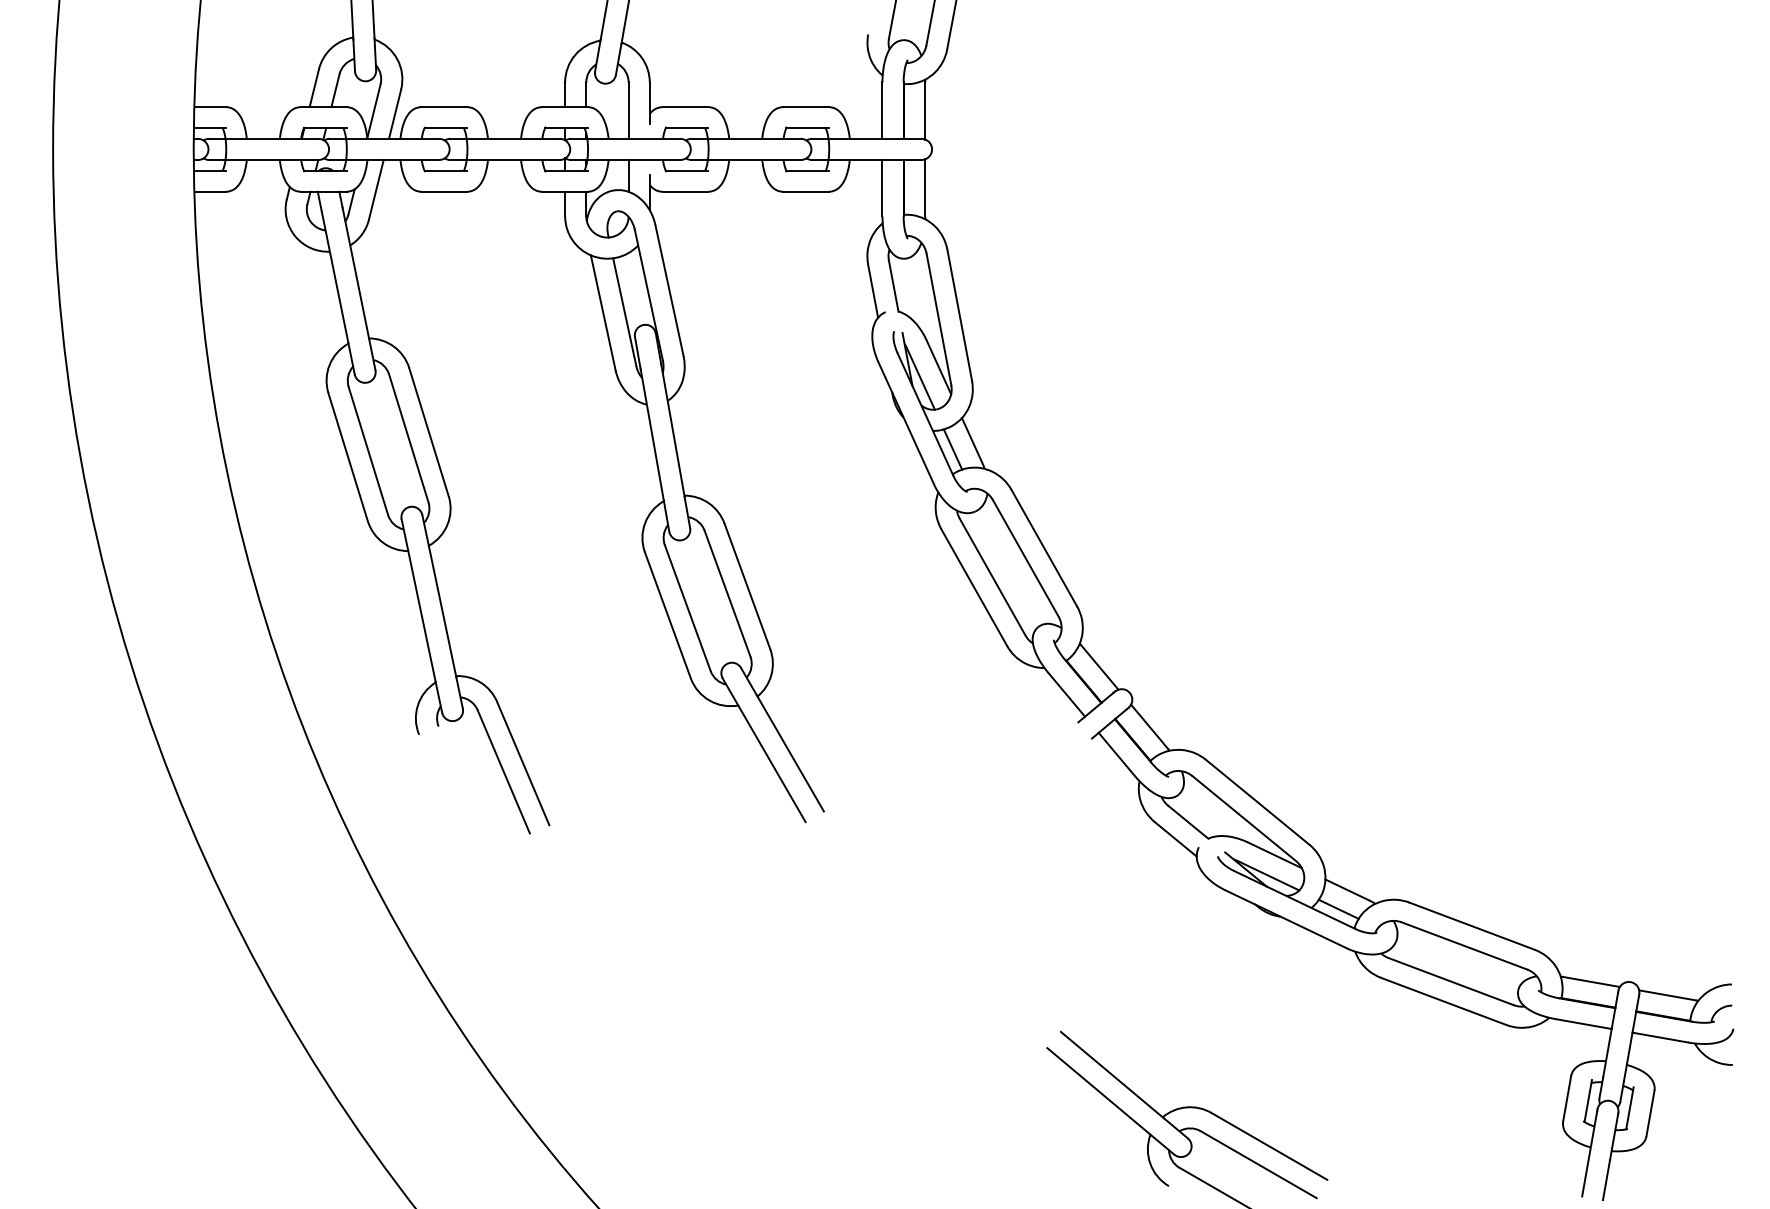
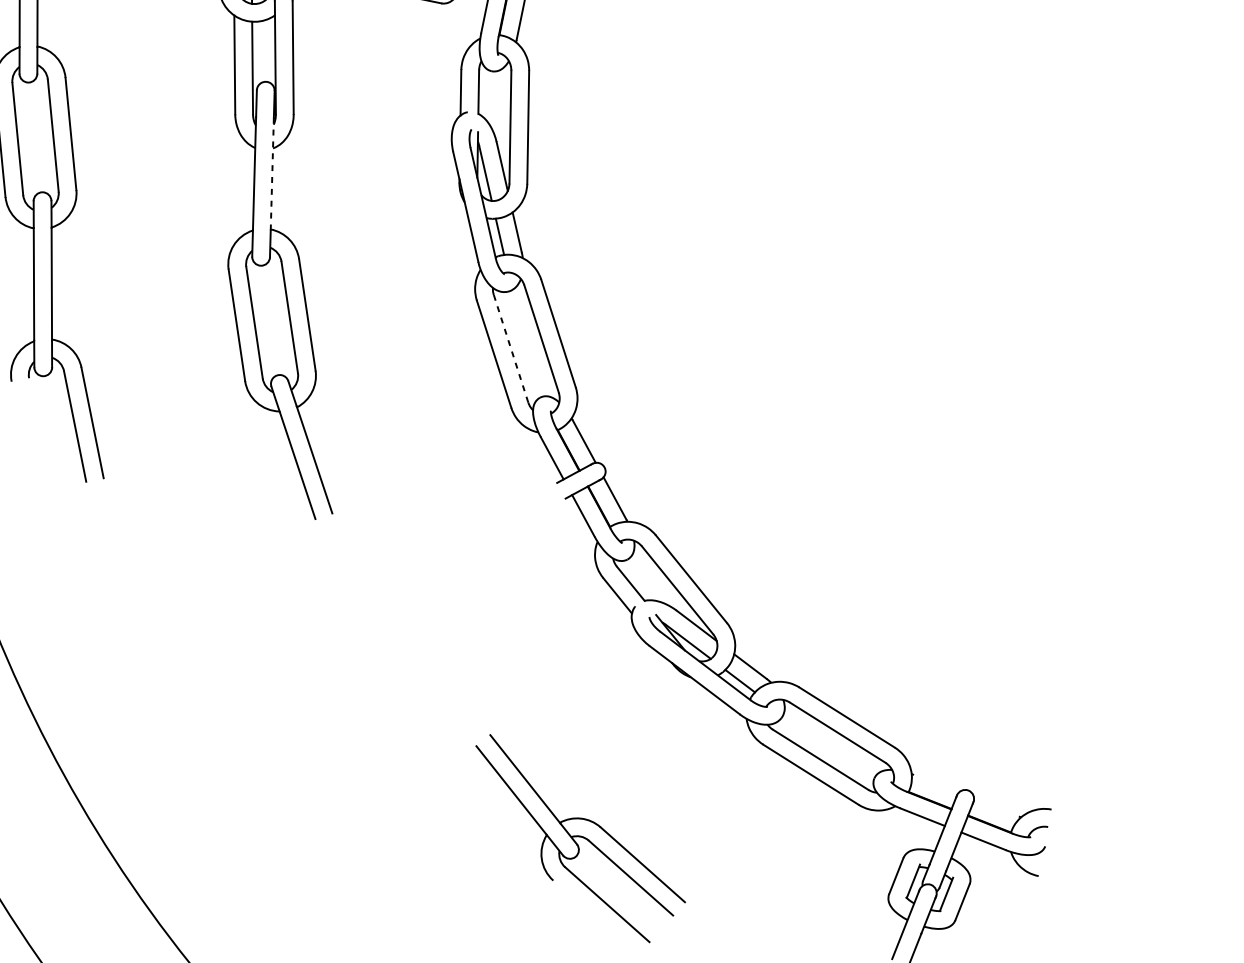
line: (672, 430) -> (271, 173), solid -> dashed
line: (992, 577) -> (510, 349), solid -> dashed
line: (1591, 981) -> (936, 783), removed
line: (1667, 995) -> (996, 807), removed

